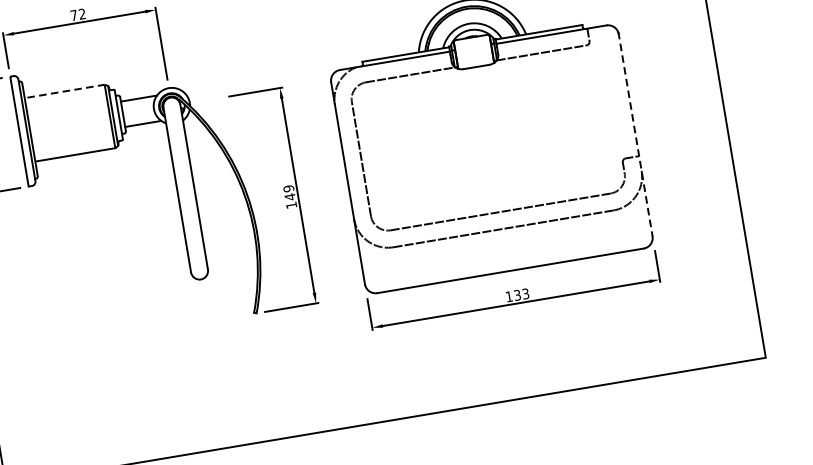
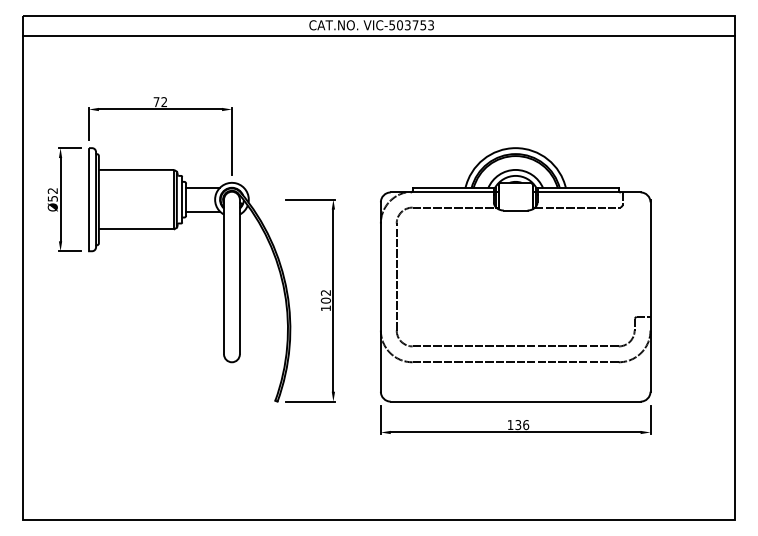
line: (67, 90) -> (139, 169), dashed -> solid
line: (635, 134) -> (650, 296), dashed -> solid
text: (288, 192) -> (325, 296), 149 -> 102
text: (526, 294) -> (526, 425), 133 -> 136

